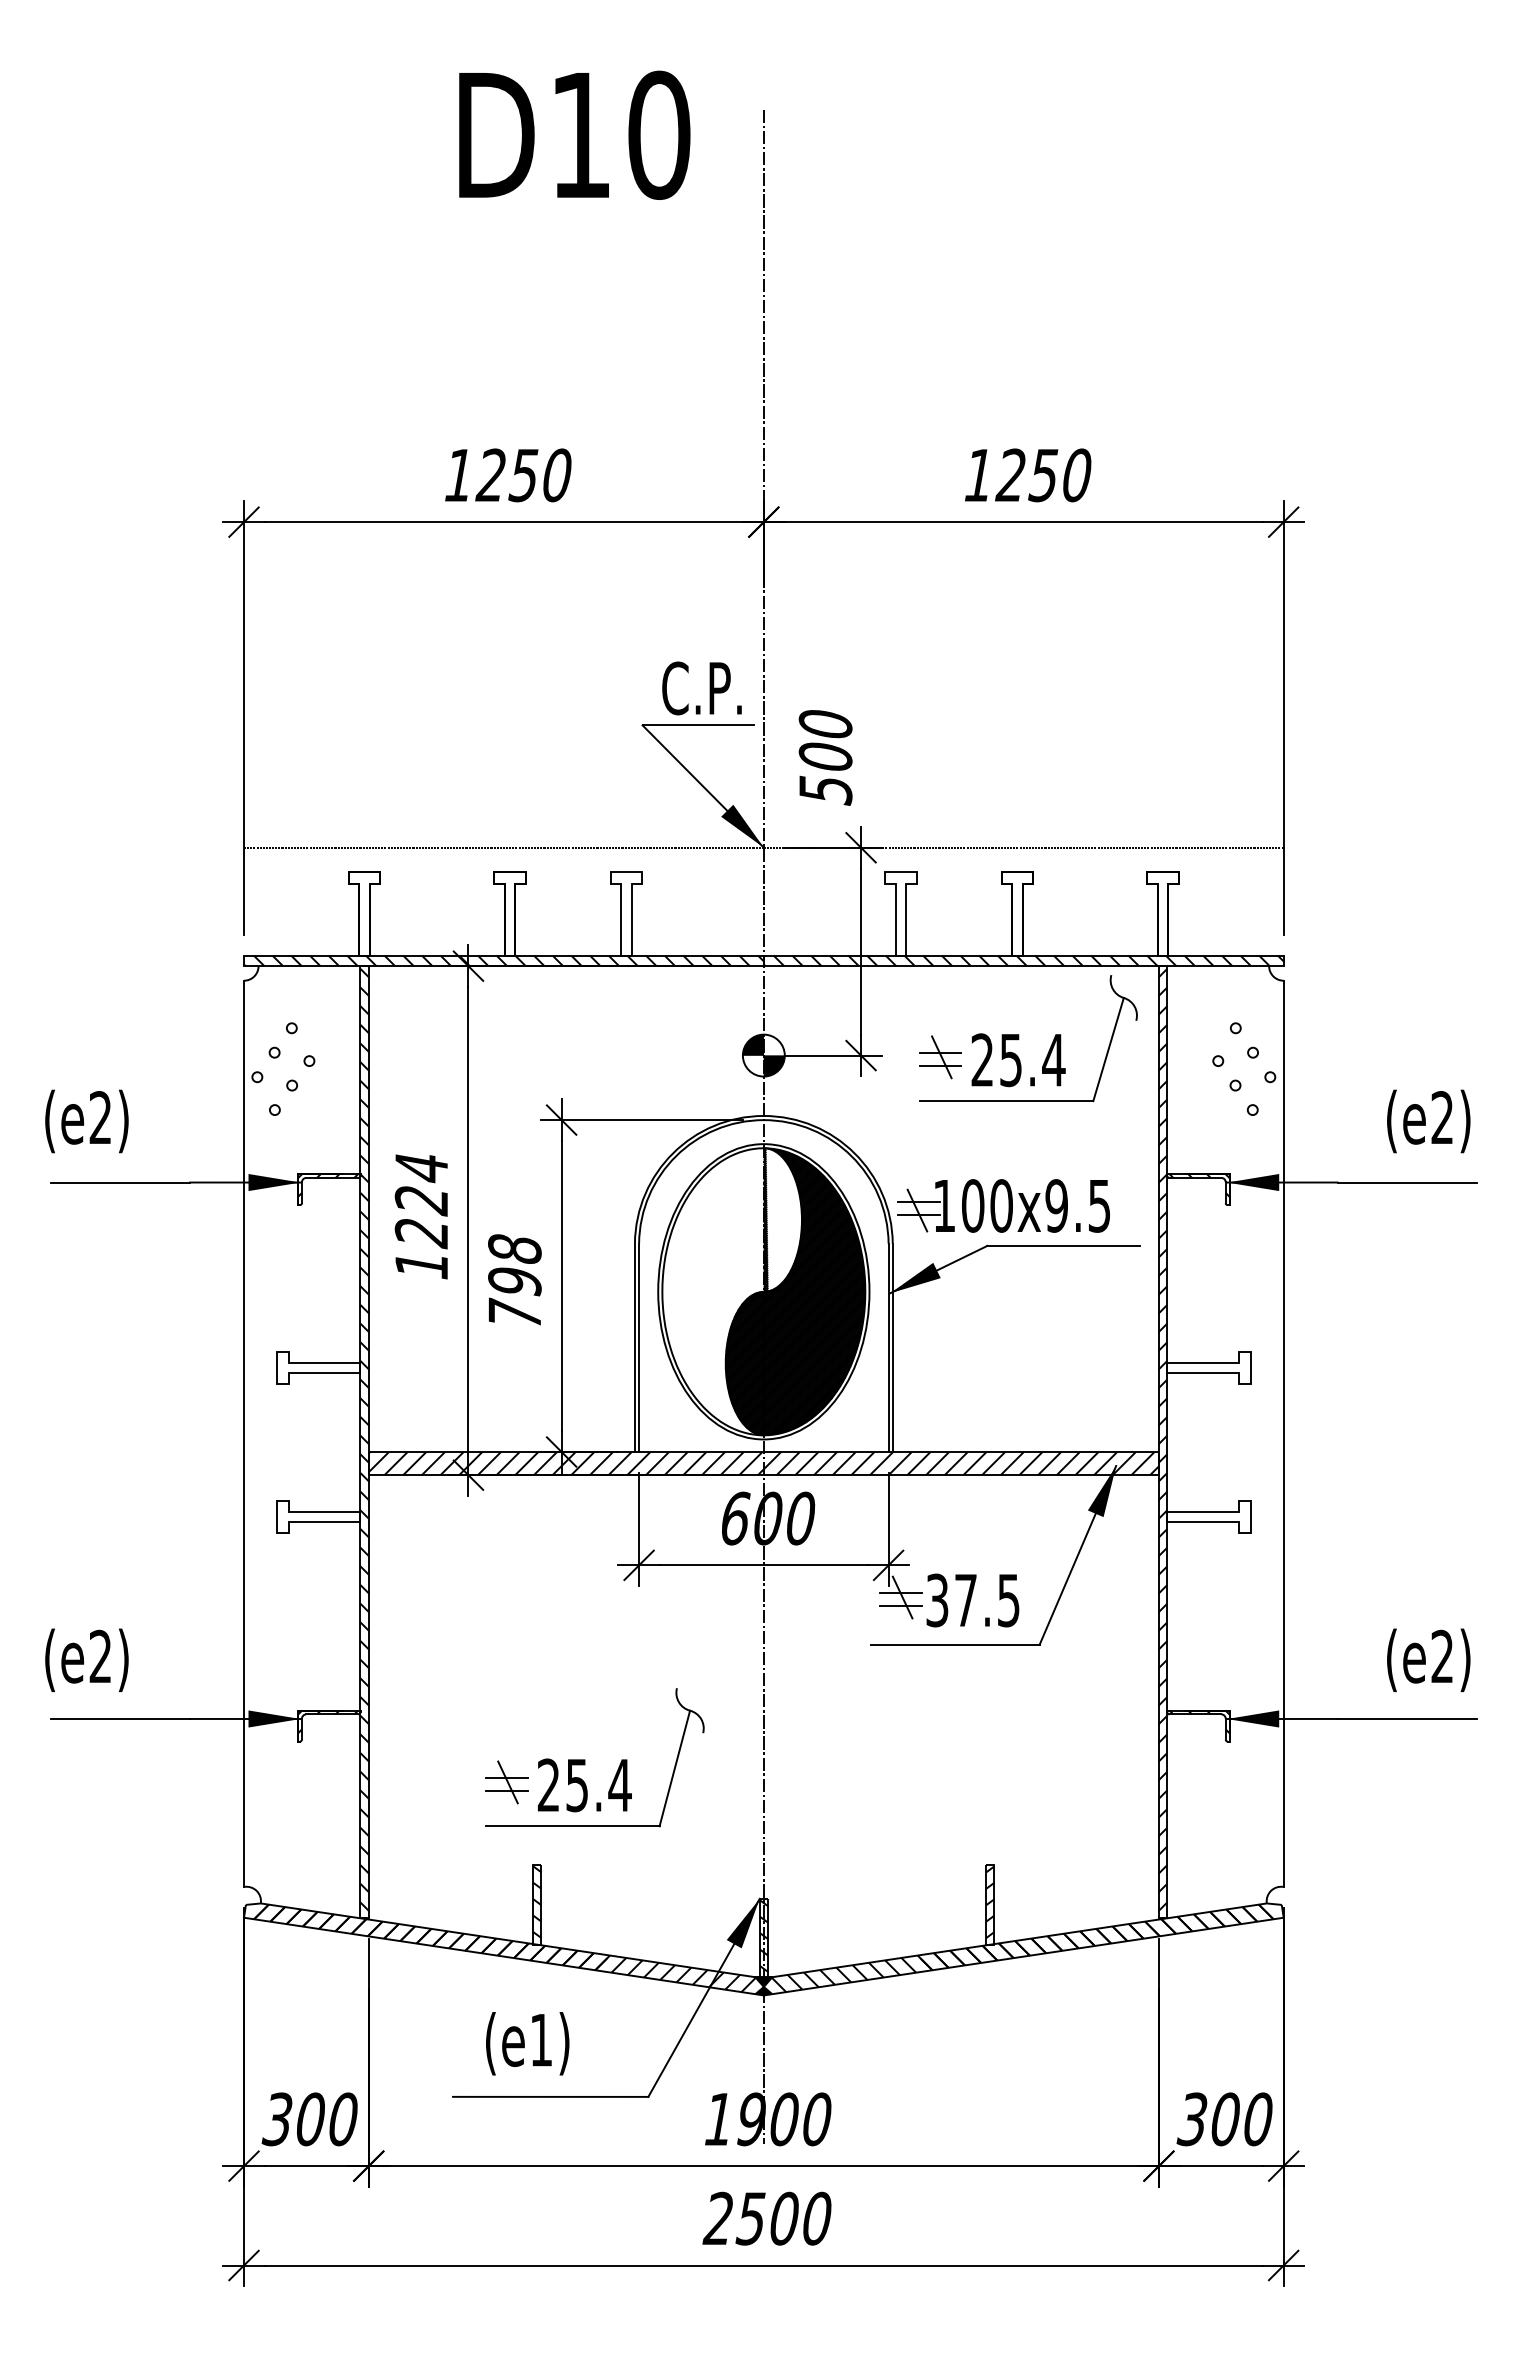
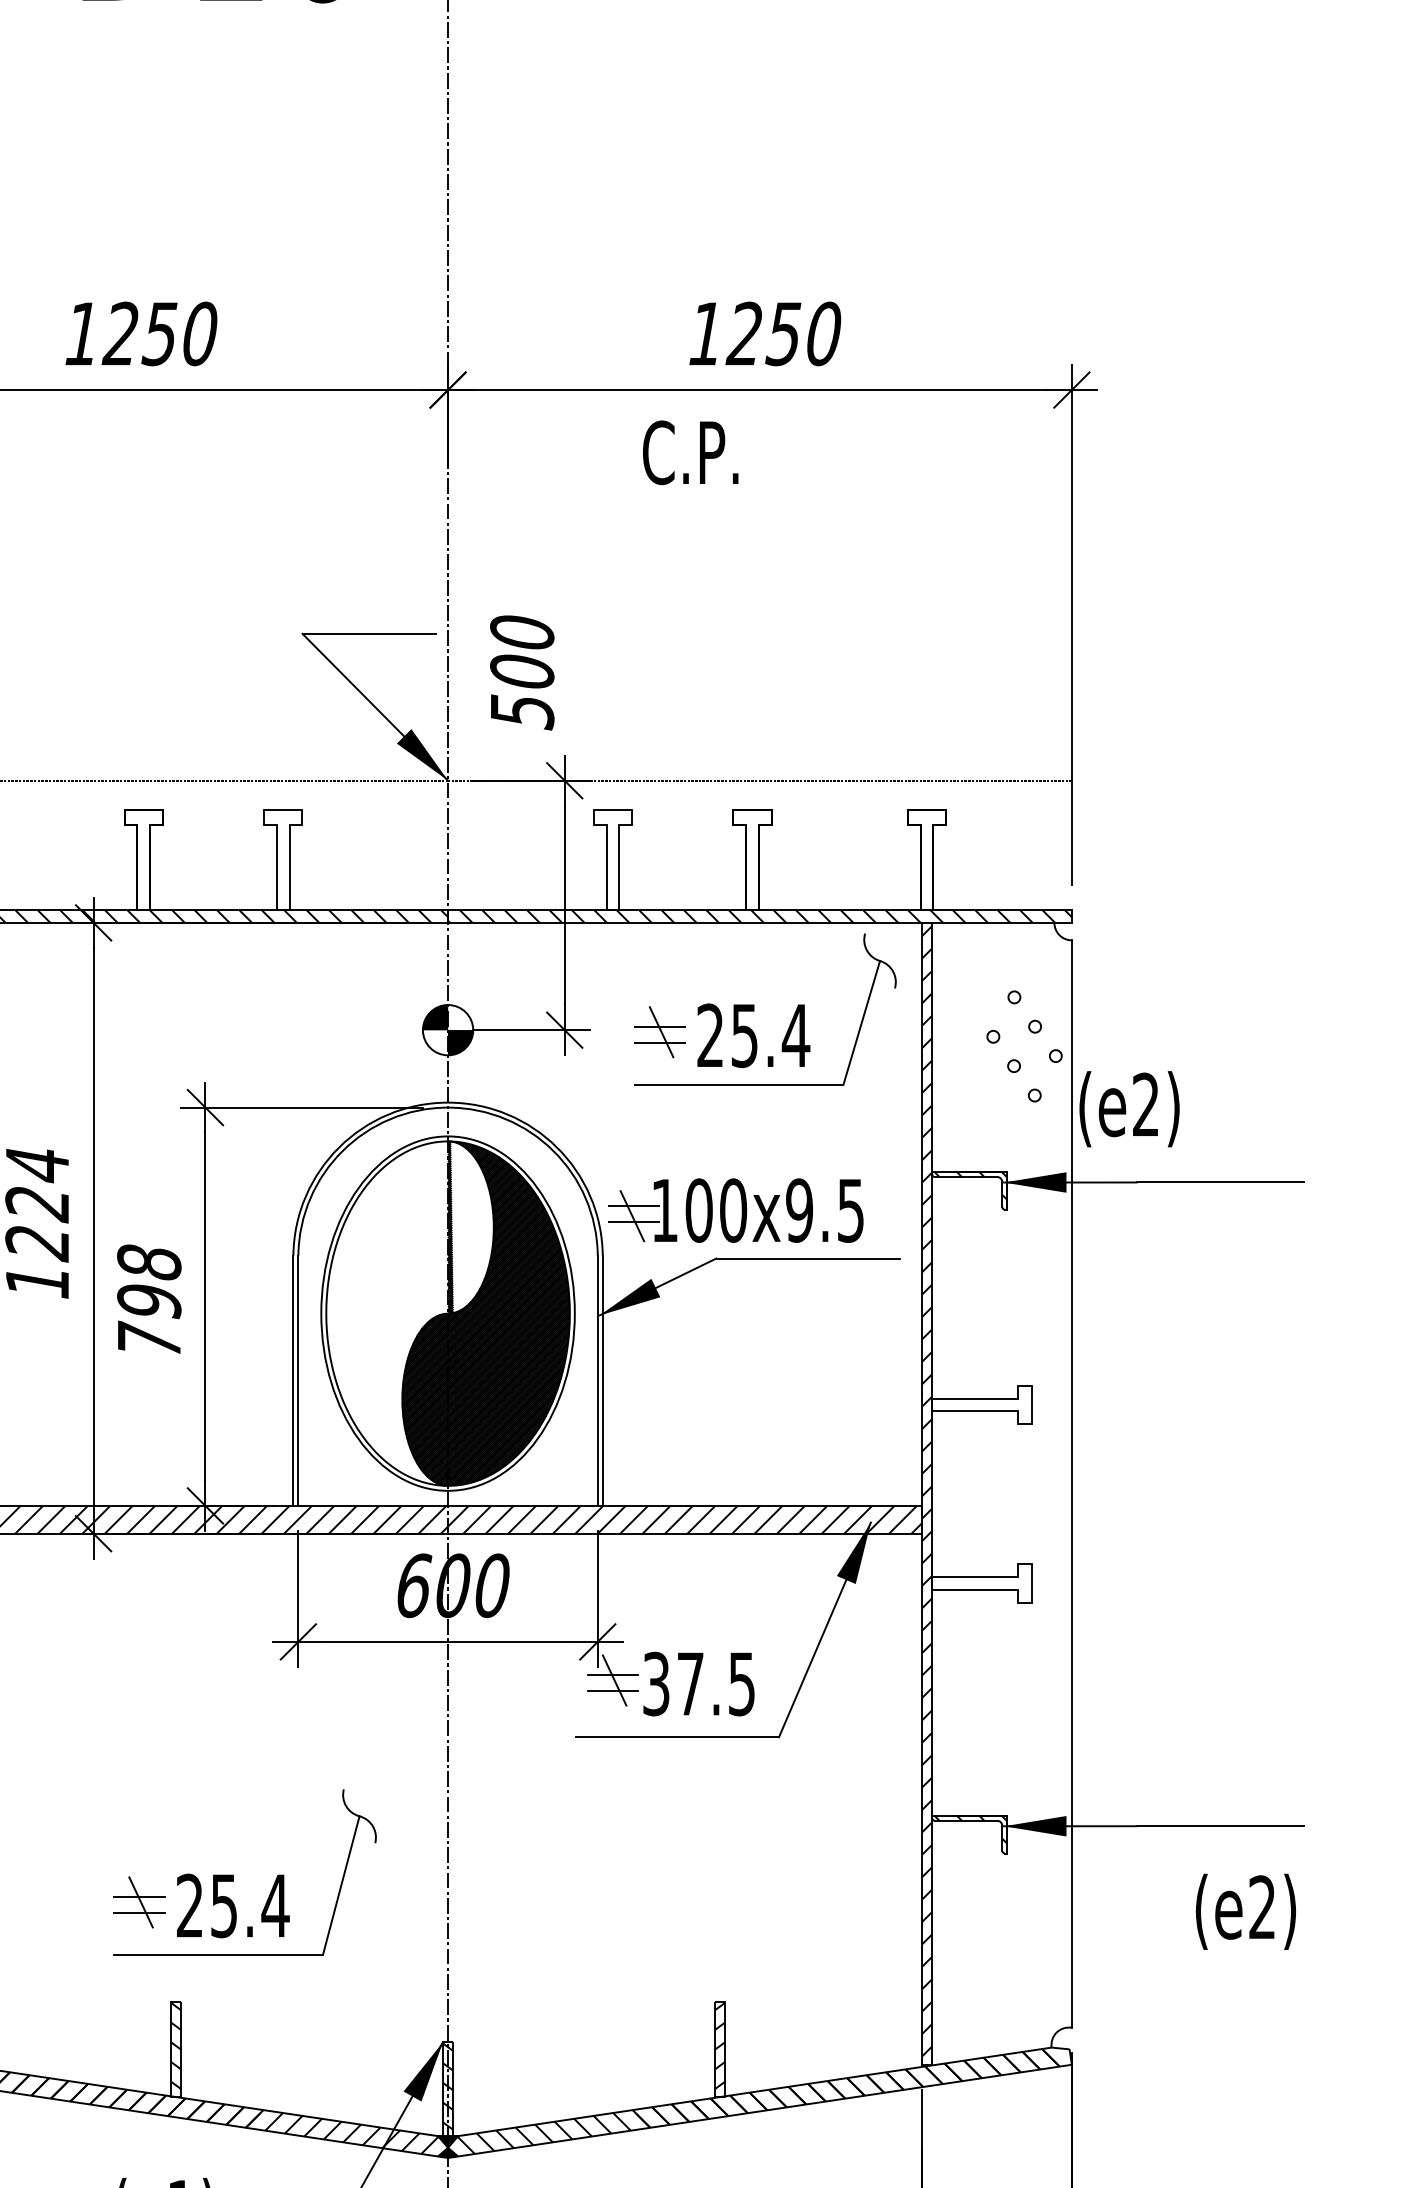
text: (701, 688) -> (690, 452), moved
text: (1428, 1121) -> (1129, 1109), moved
text: (1428, 1659) -> (1245, 1910), moved

